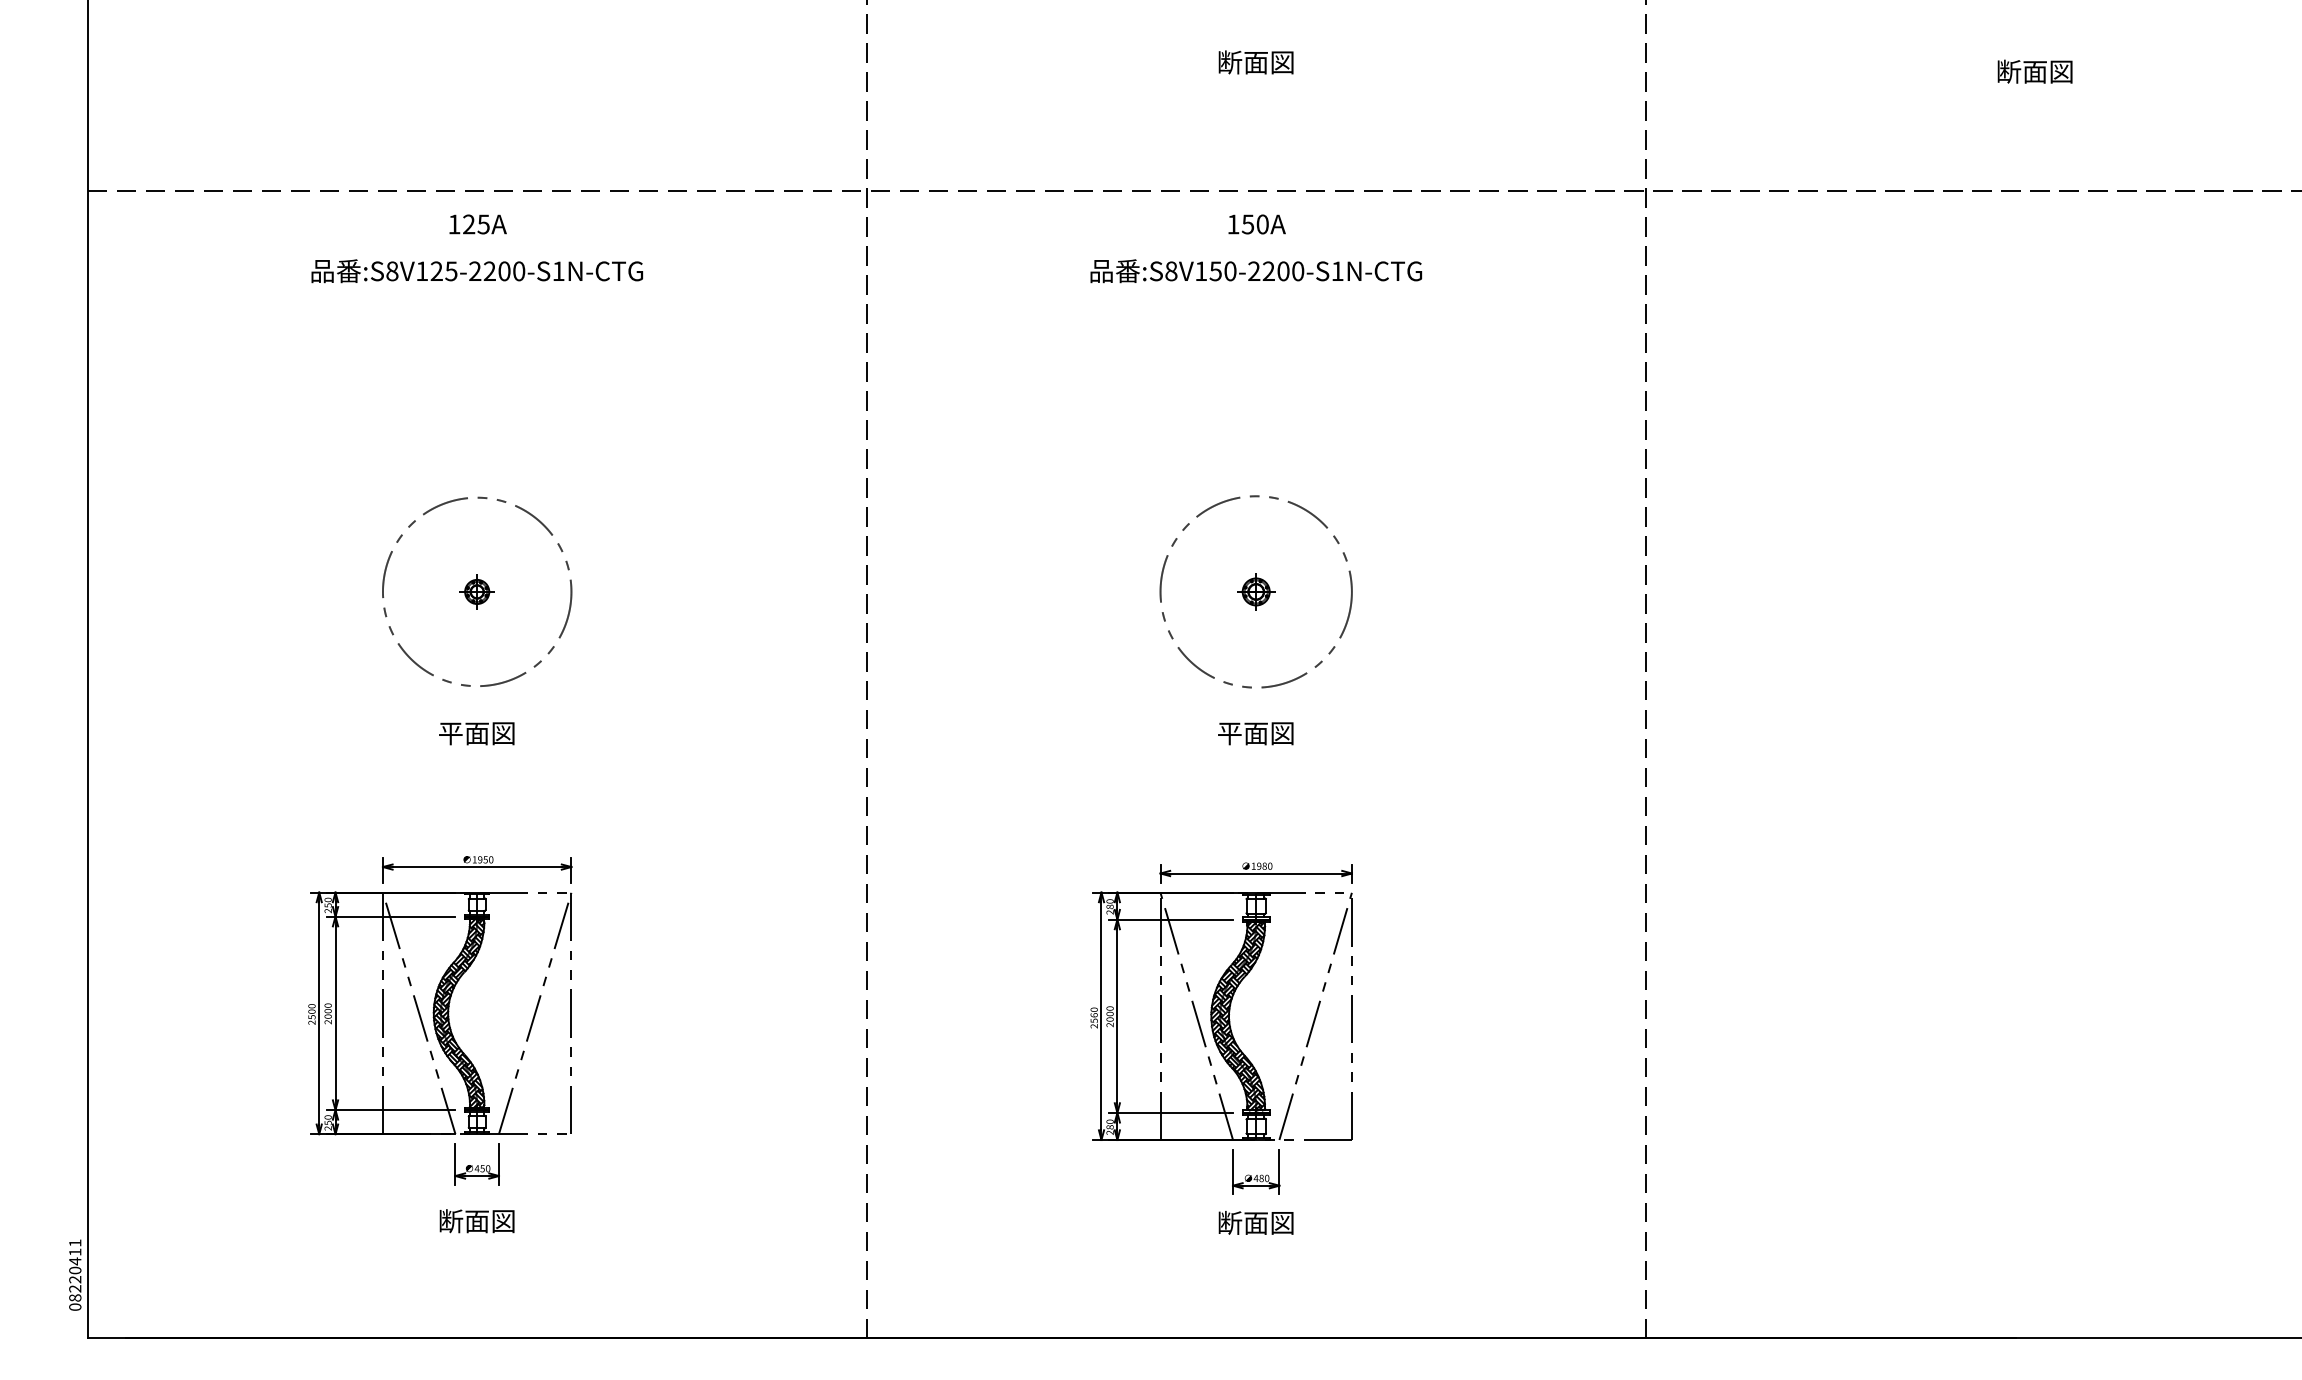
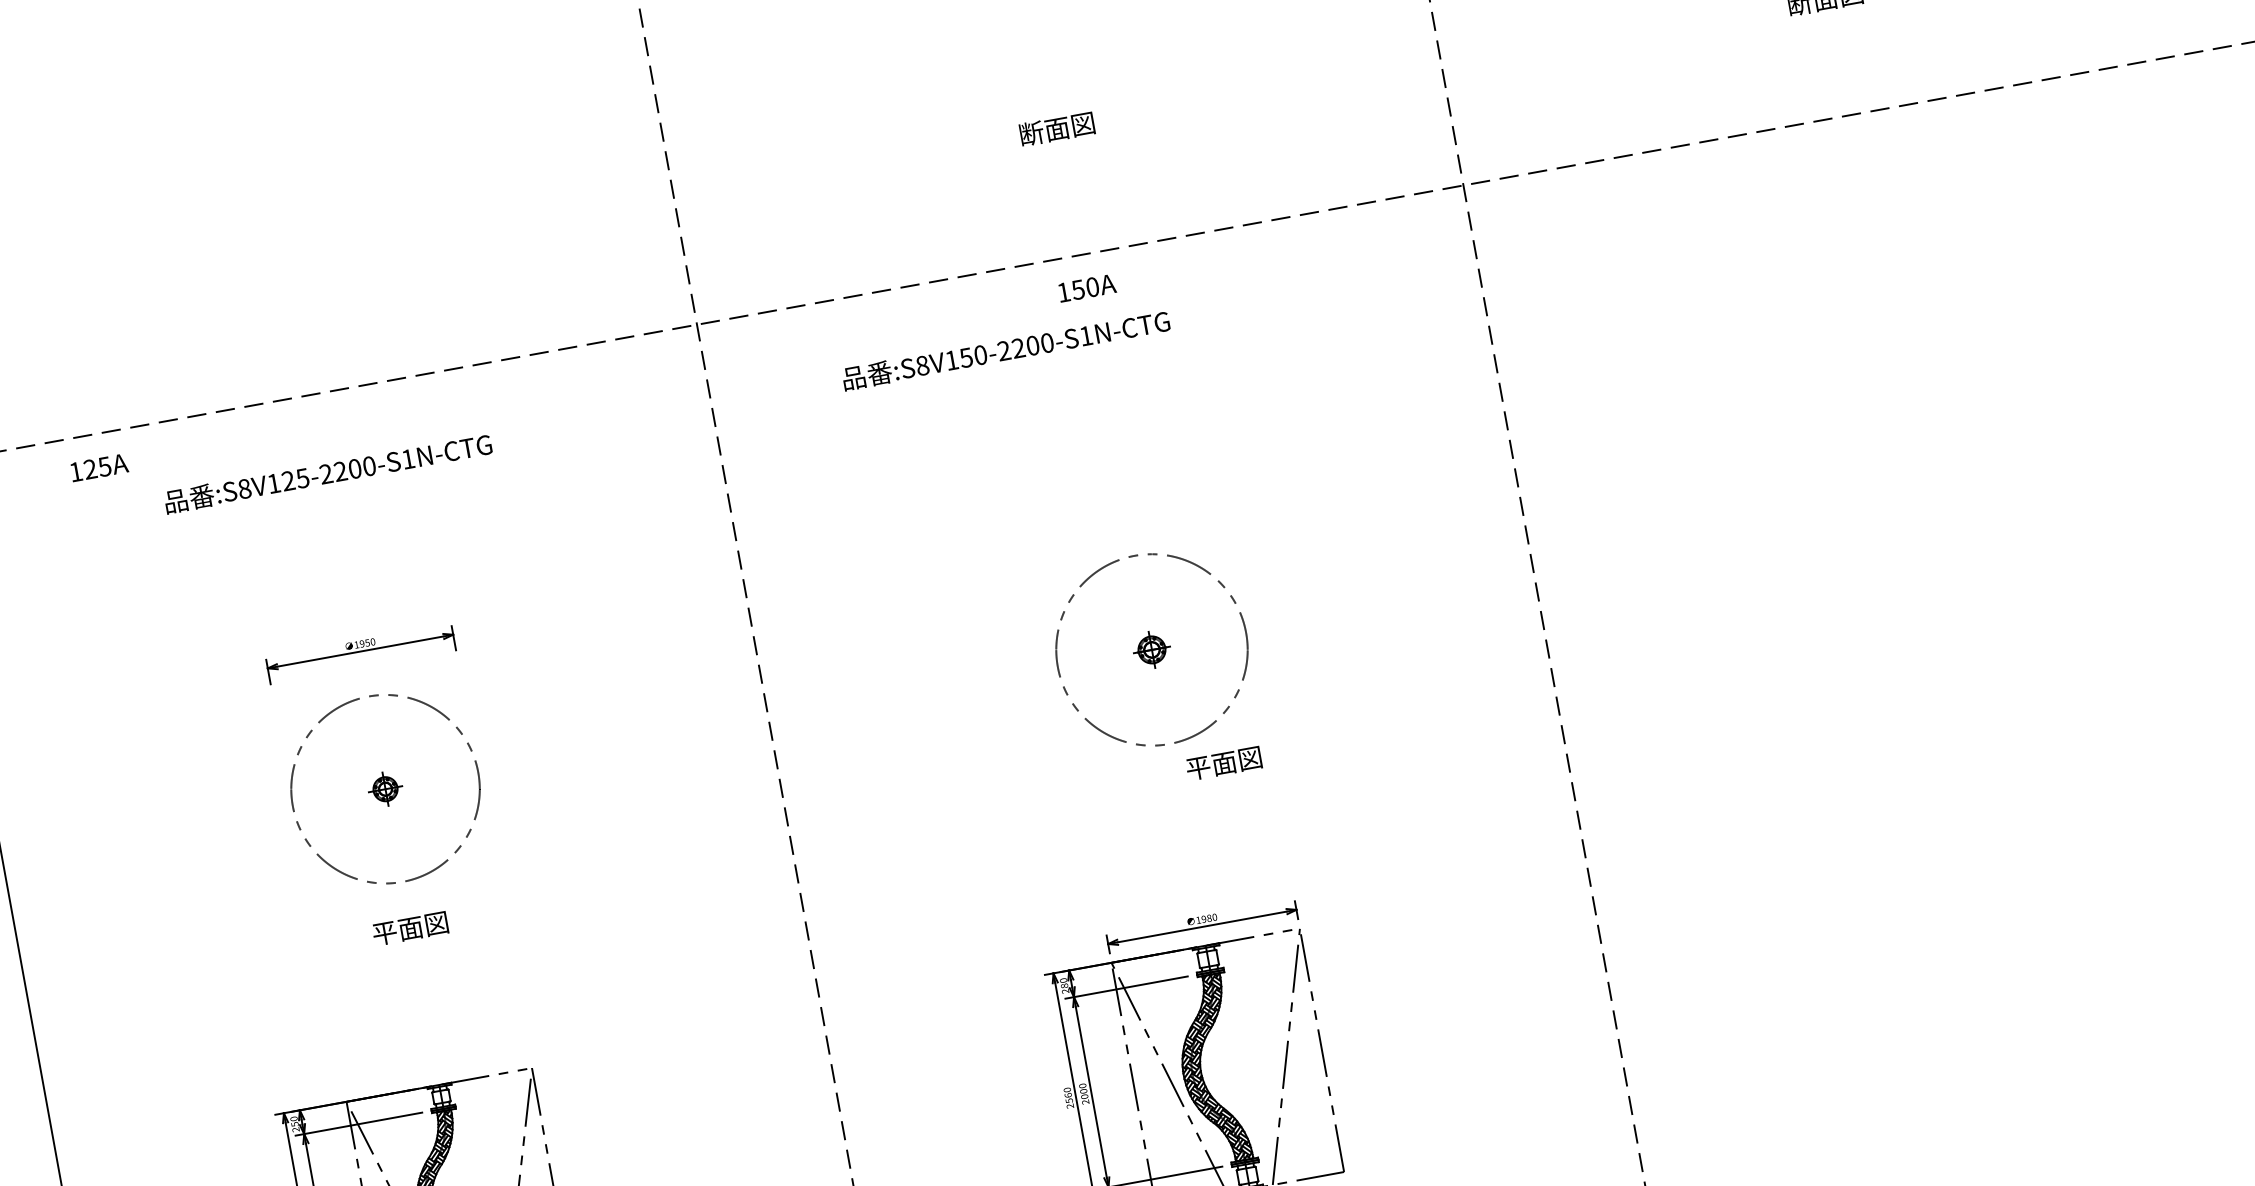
text: (477, 224) -> (98, 467), moved
text: (1256, 271) -> (1006, 350), moved
text: (1255, 733) -> (1223, 763), moved
part: (477, 869) -> (361, 653), moved

